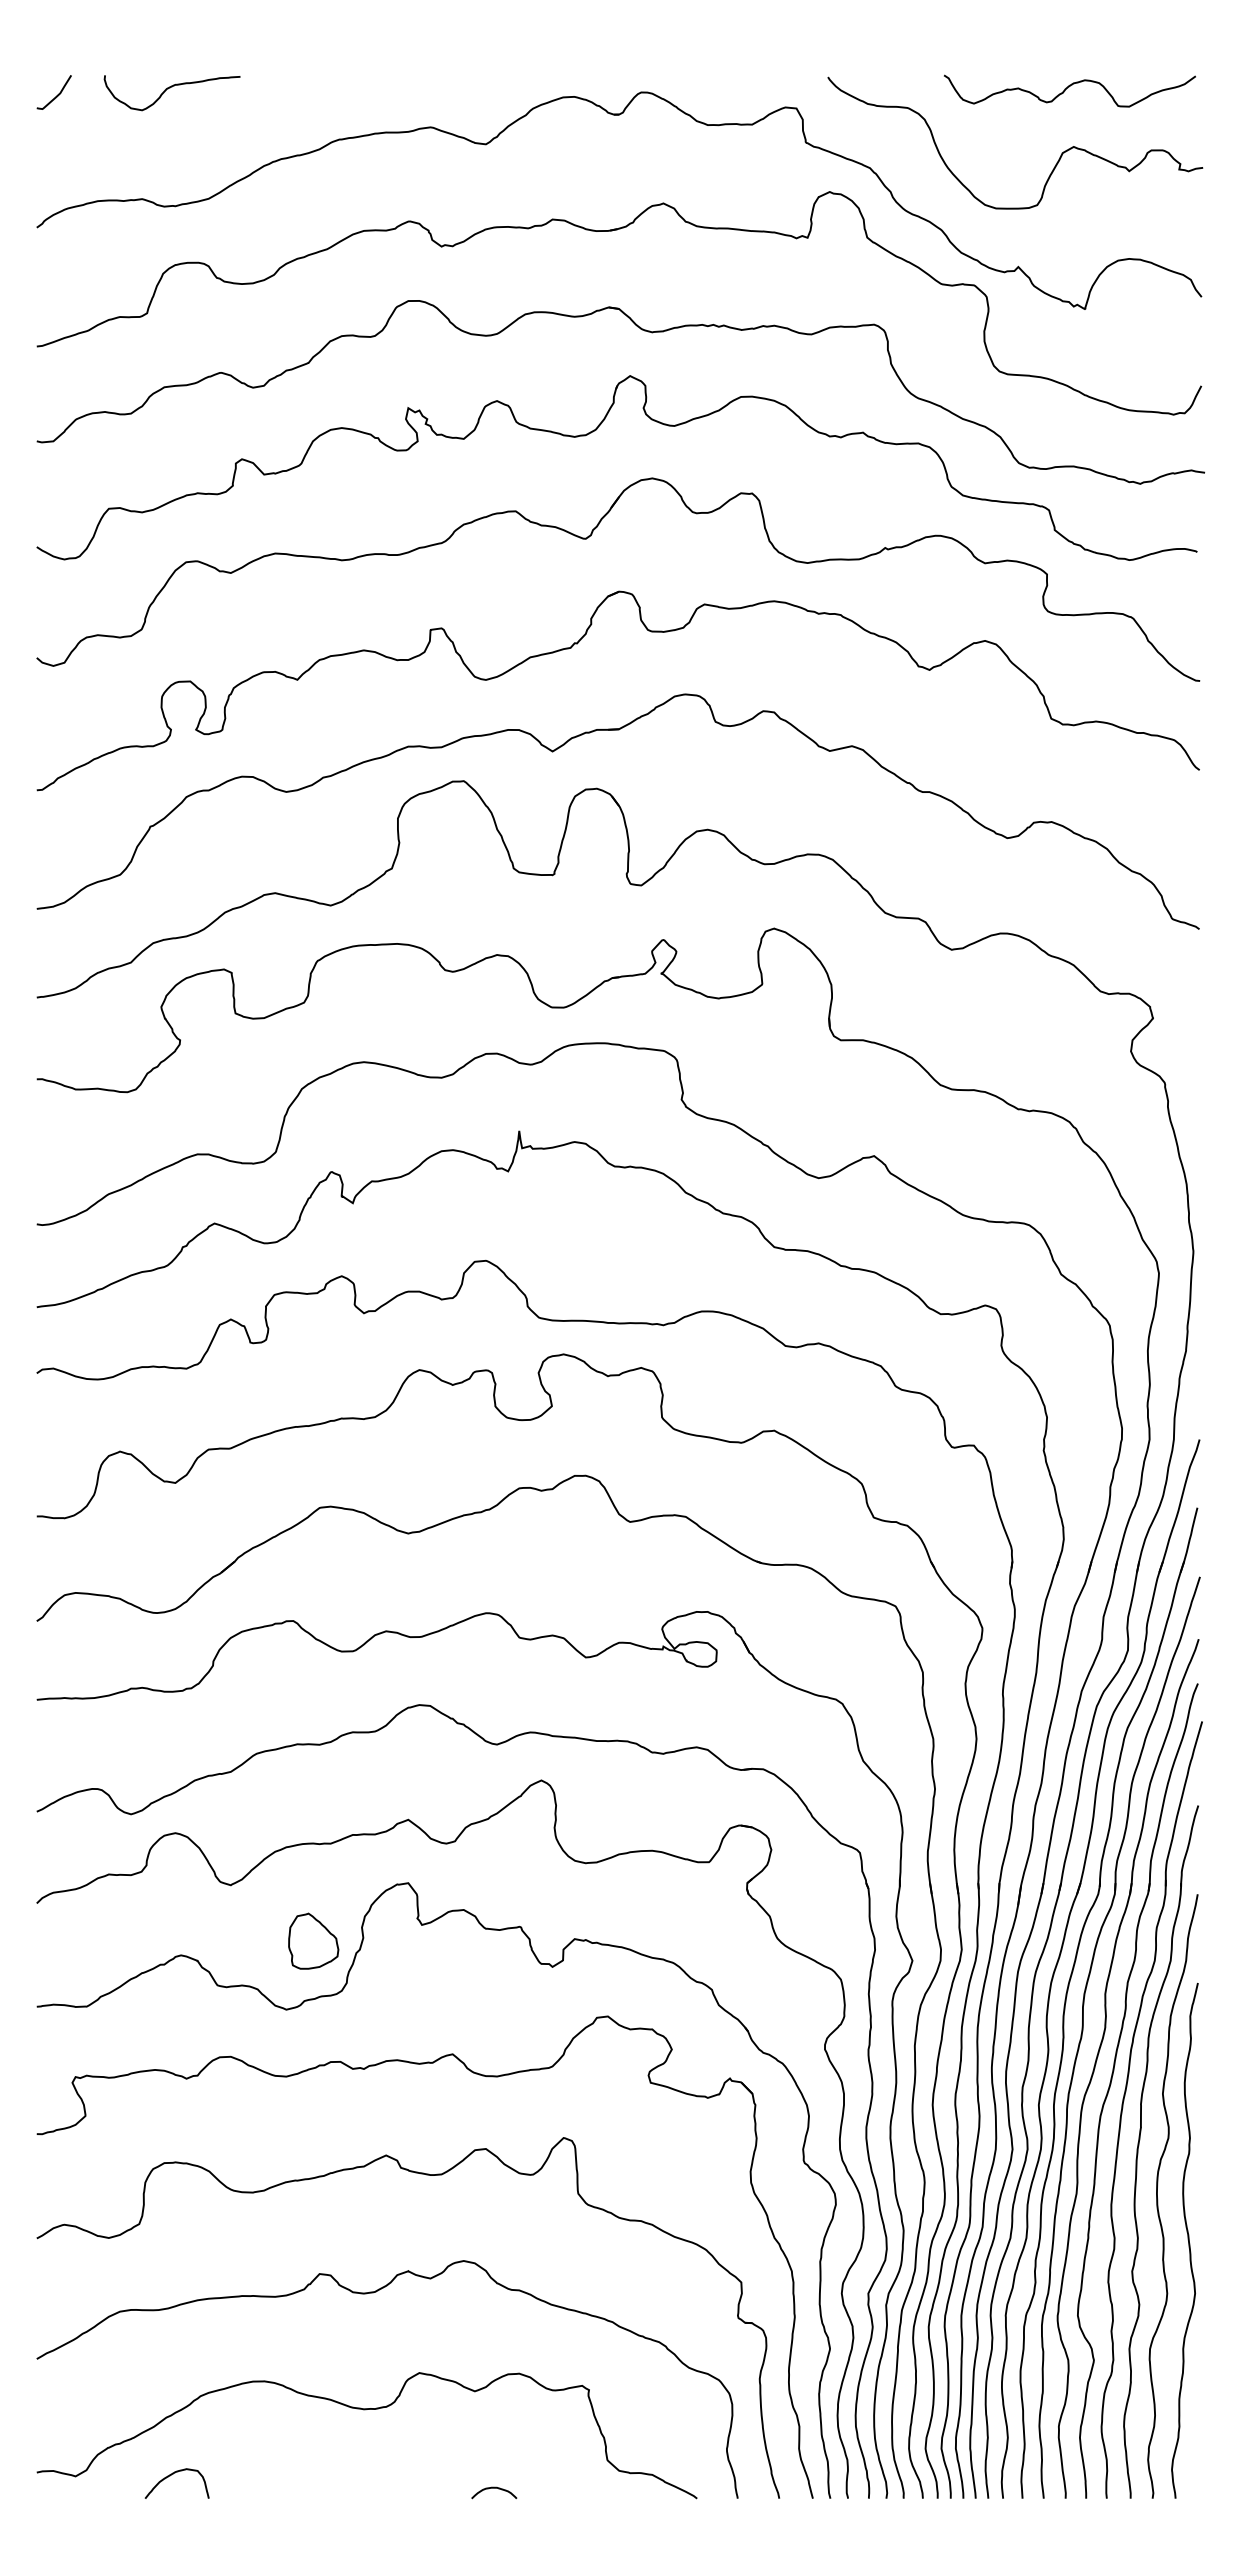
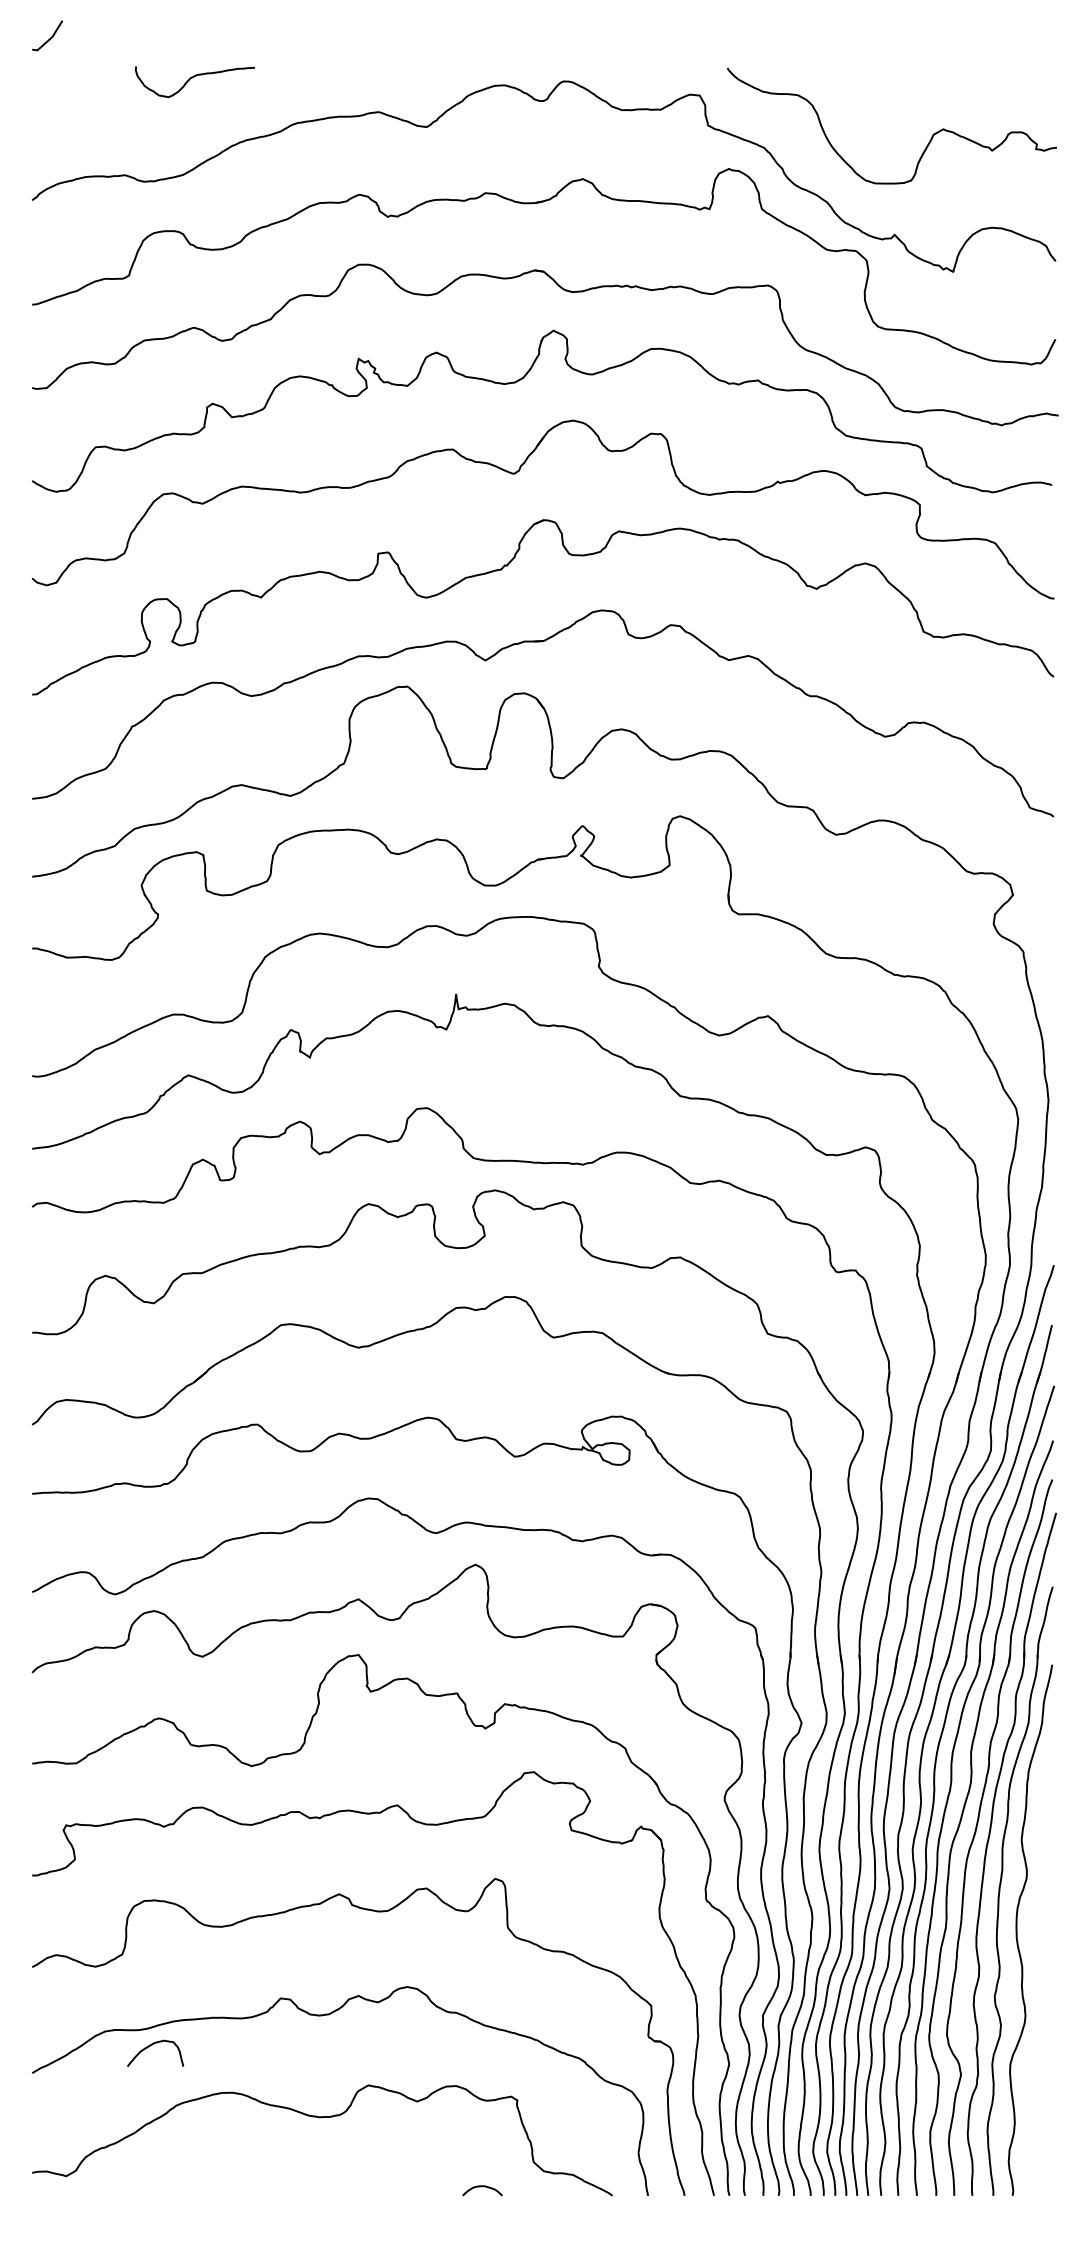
curve: (1067, 88) -> (937, 77), removed
curve: (168, 89) -> (191, 78), moved
curve: (56, 95) -> (49, 38), moved
part: (313, 1940) -> (275, 1705), removed
curve: (1187, 2239) -> (1043, 1968), removed
curve: (170, 2476) -> (149, 2047), moved
curve: (494, 2488) -> (482, 2186), moved

